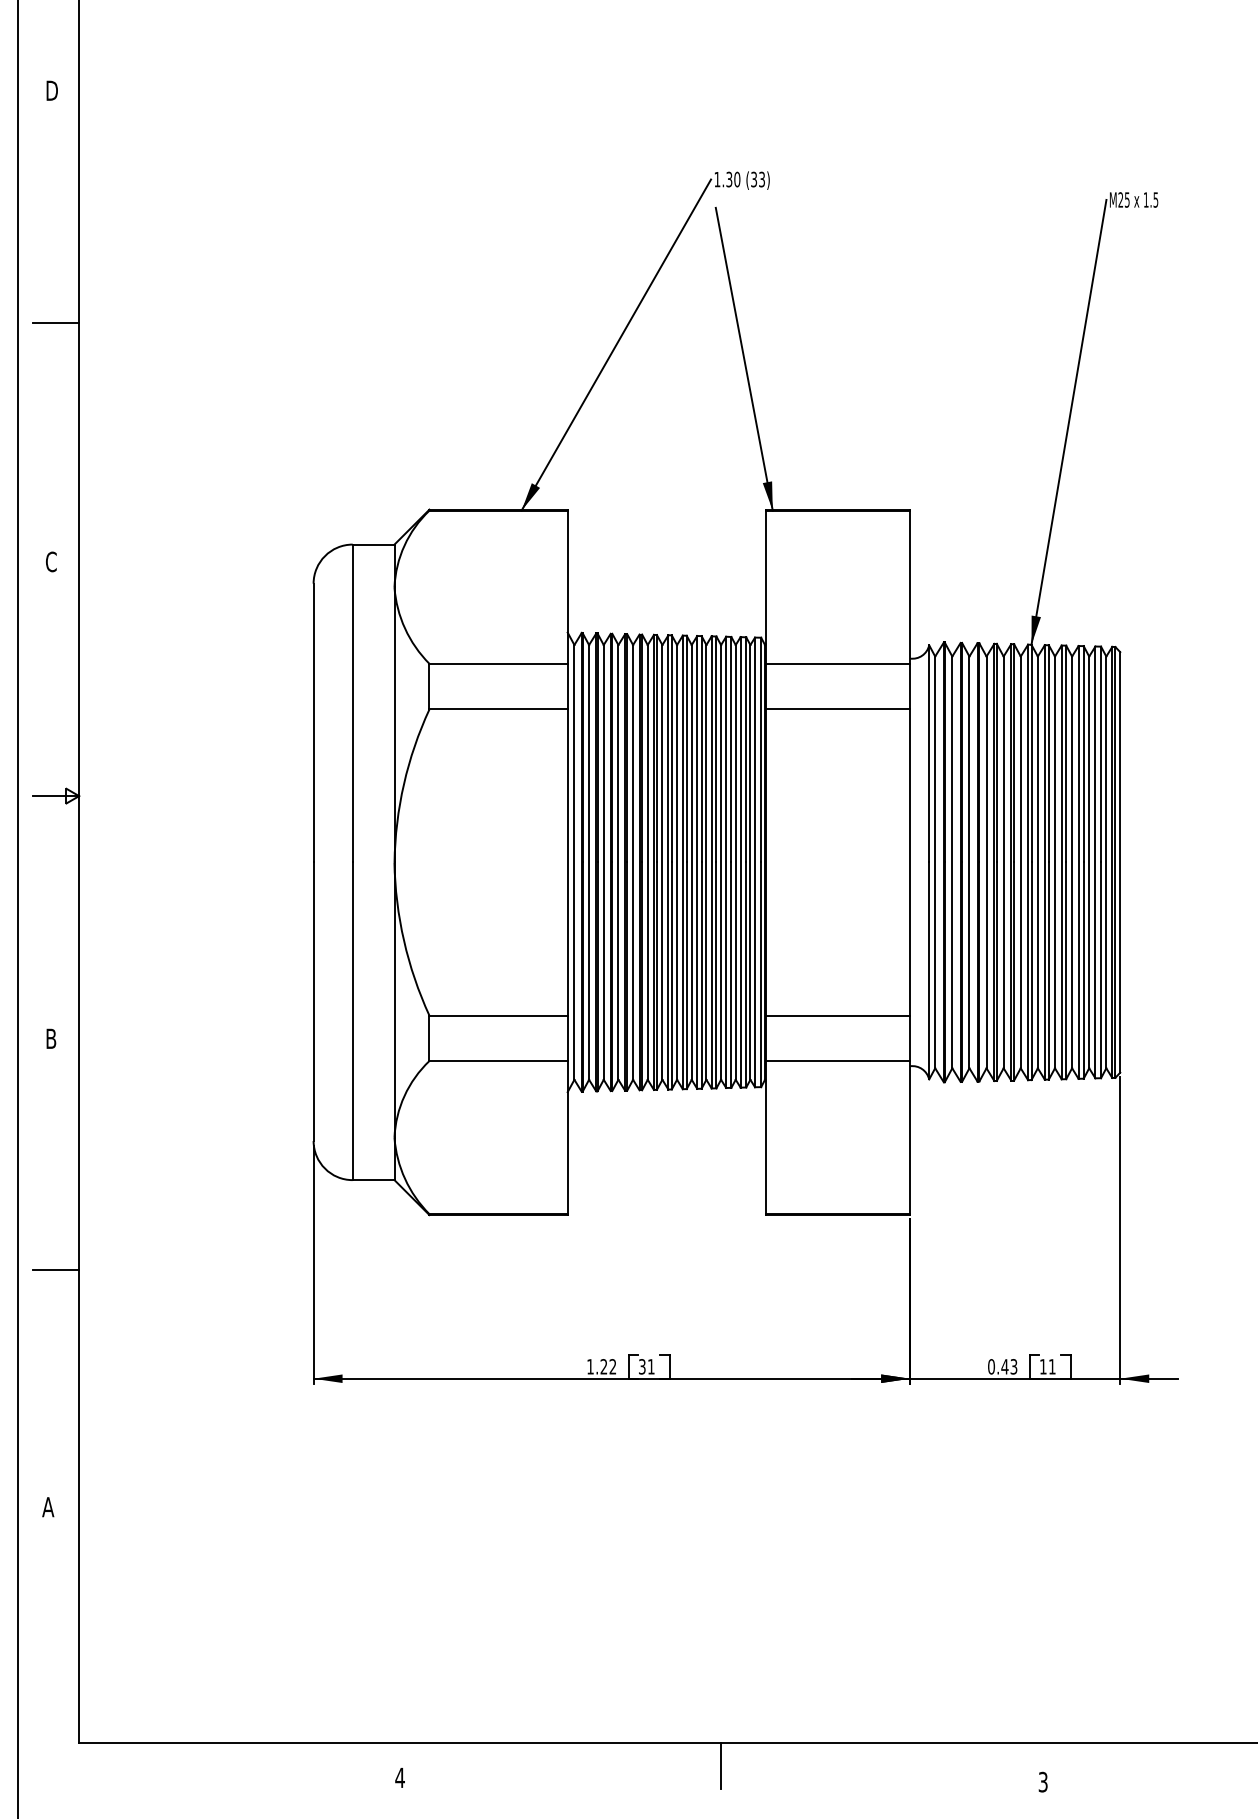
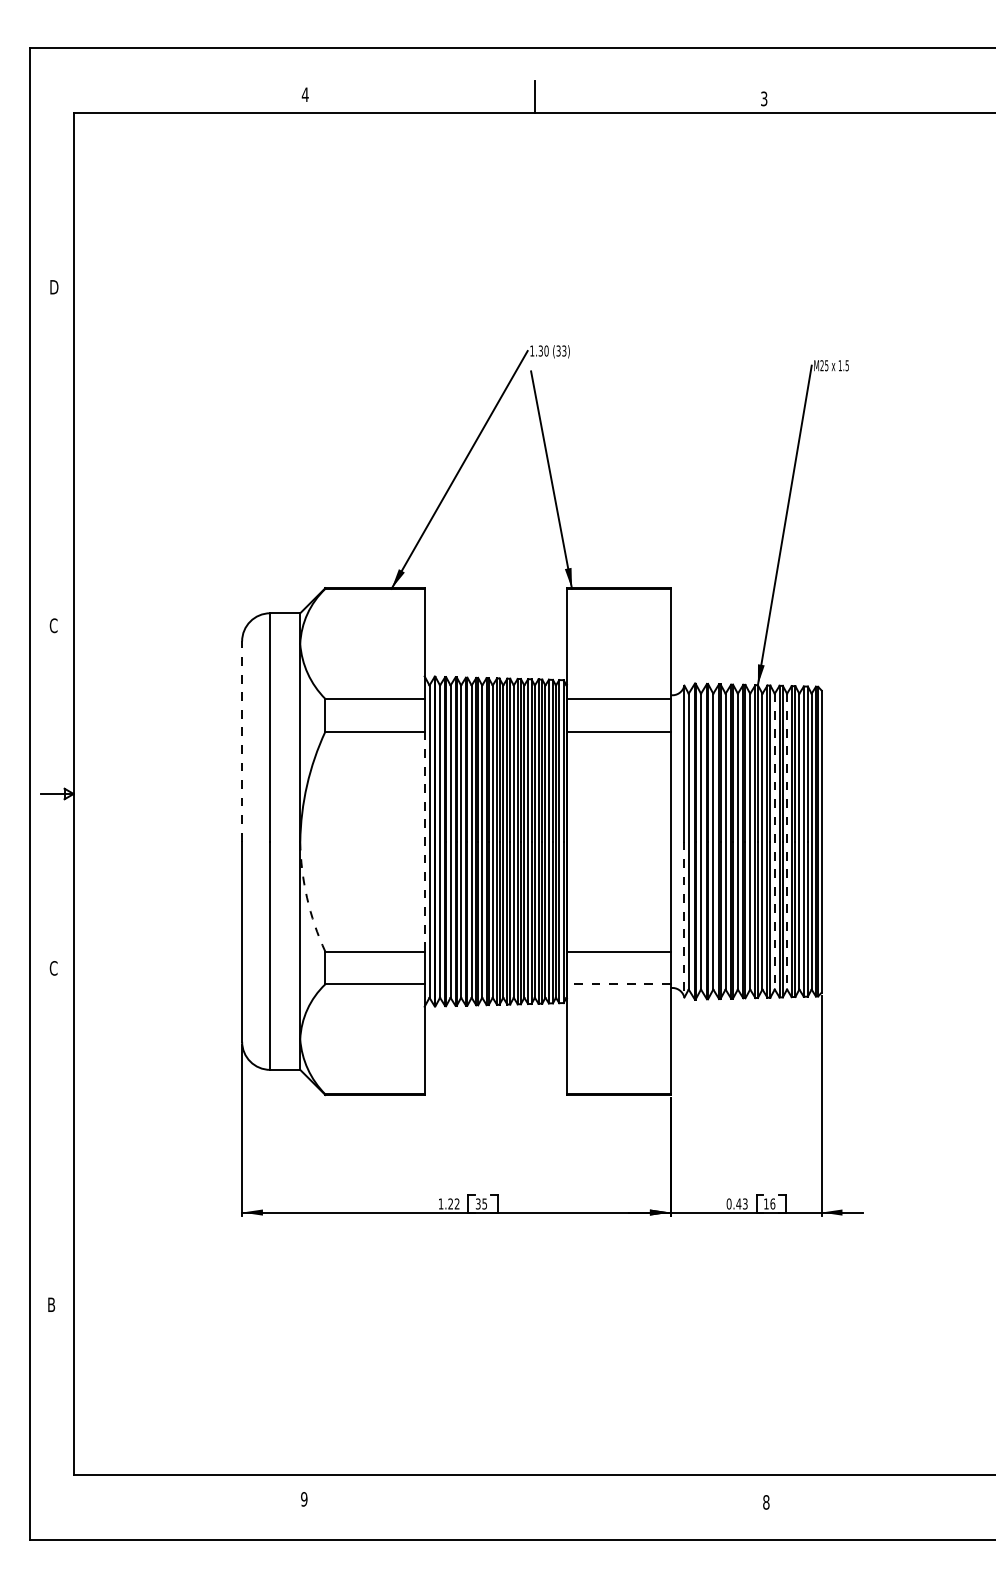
line: (55, 322) -> (56, 453), removed
line: (314, 721) -> (242, 740), solid -> dashed
line: (567, 862) -> (424, 841), solid -> dashed
line: (1054, 862) -> (774, 841), solid -> dashed
line: (1072, 862) -> (787, 841), solid -> dashed
arc: (404, 940) -> (307, 897), solid -> dashed
line: (929, 970) -> (684, 919), solid -> dashed
text: (51, 1039) -> (53, 968), B -> C
line: (837, 1061) -> (618, 984), solid -> dashed
line: (55, 1270) -> (56, 1134), removed
text: (650, 1366) -> (484, 1203), 31 -> 35
text: (1051, 1366) -> (772, 1203), 11 -> 16
text: (48, 1506) -> (51, 1304), A -> B
line: (720, 1765) -> (534, 1490), removed
text: (399, 1778) -> (303, 1499), 4 -> 9
text: (1043, 1782) -> (766, 1502), 3 -> 8

